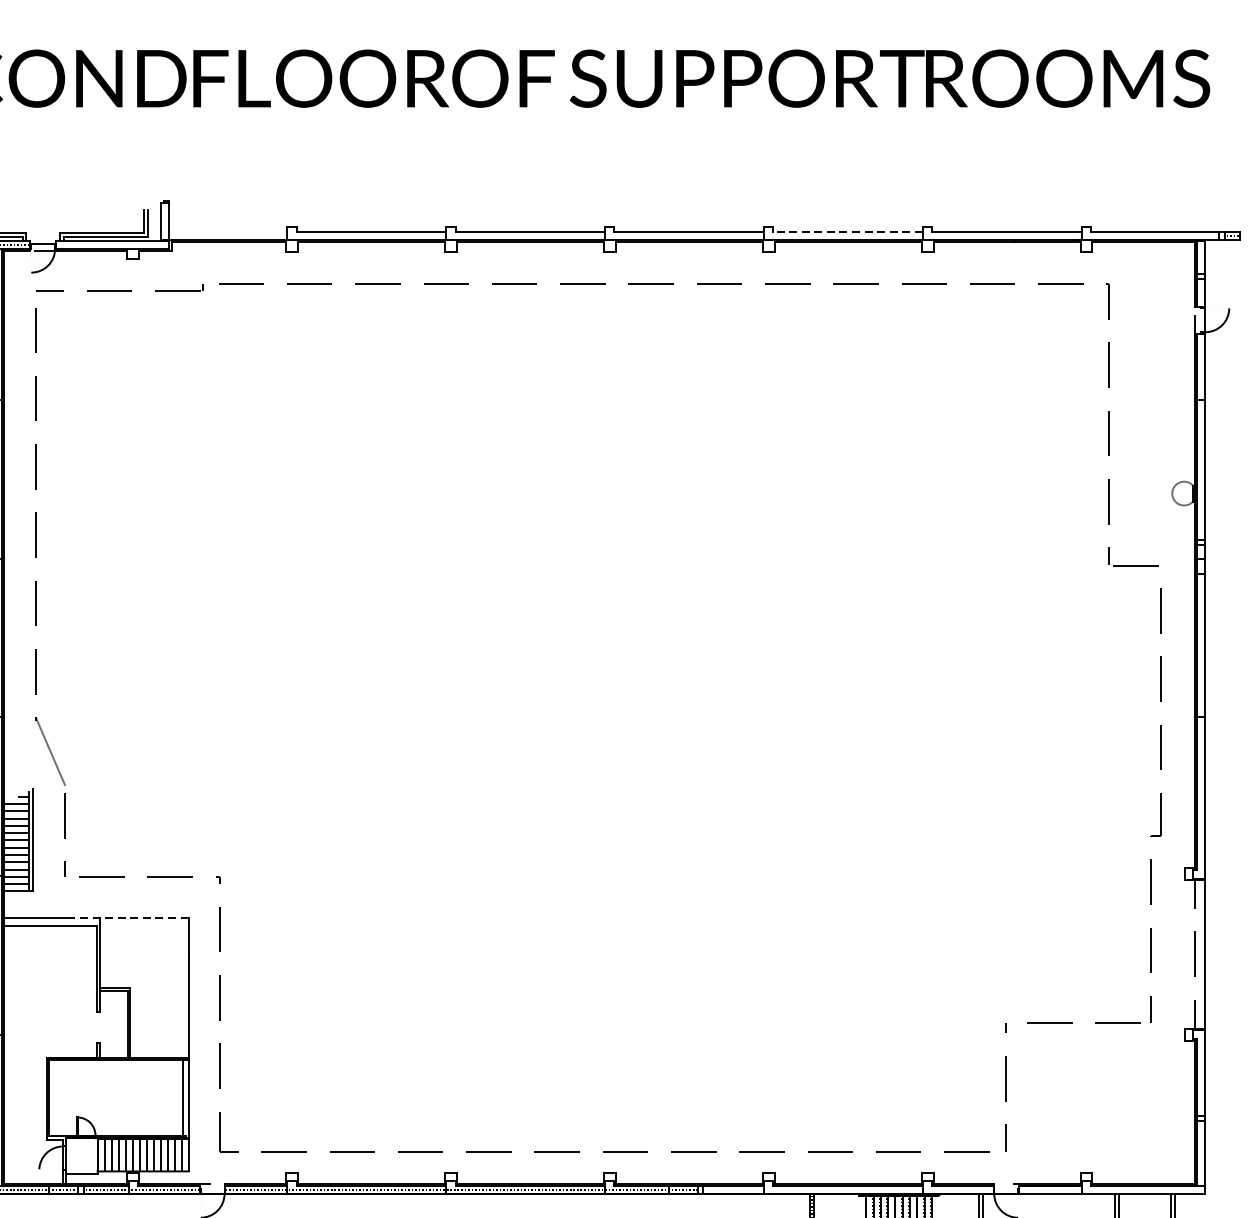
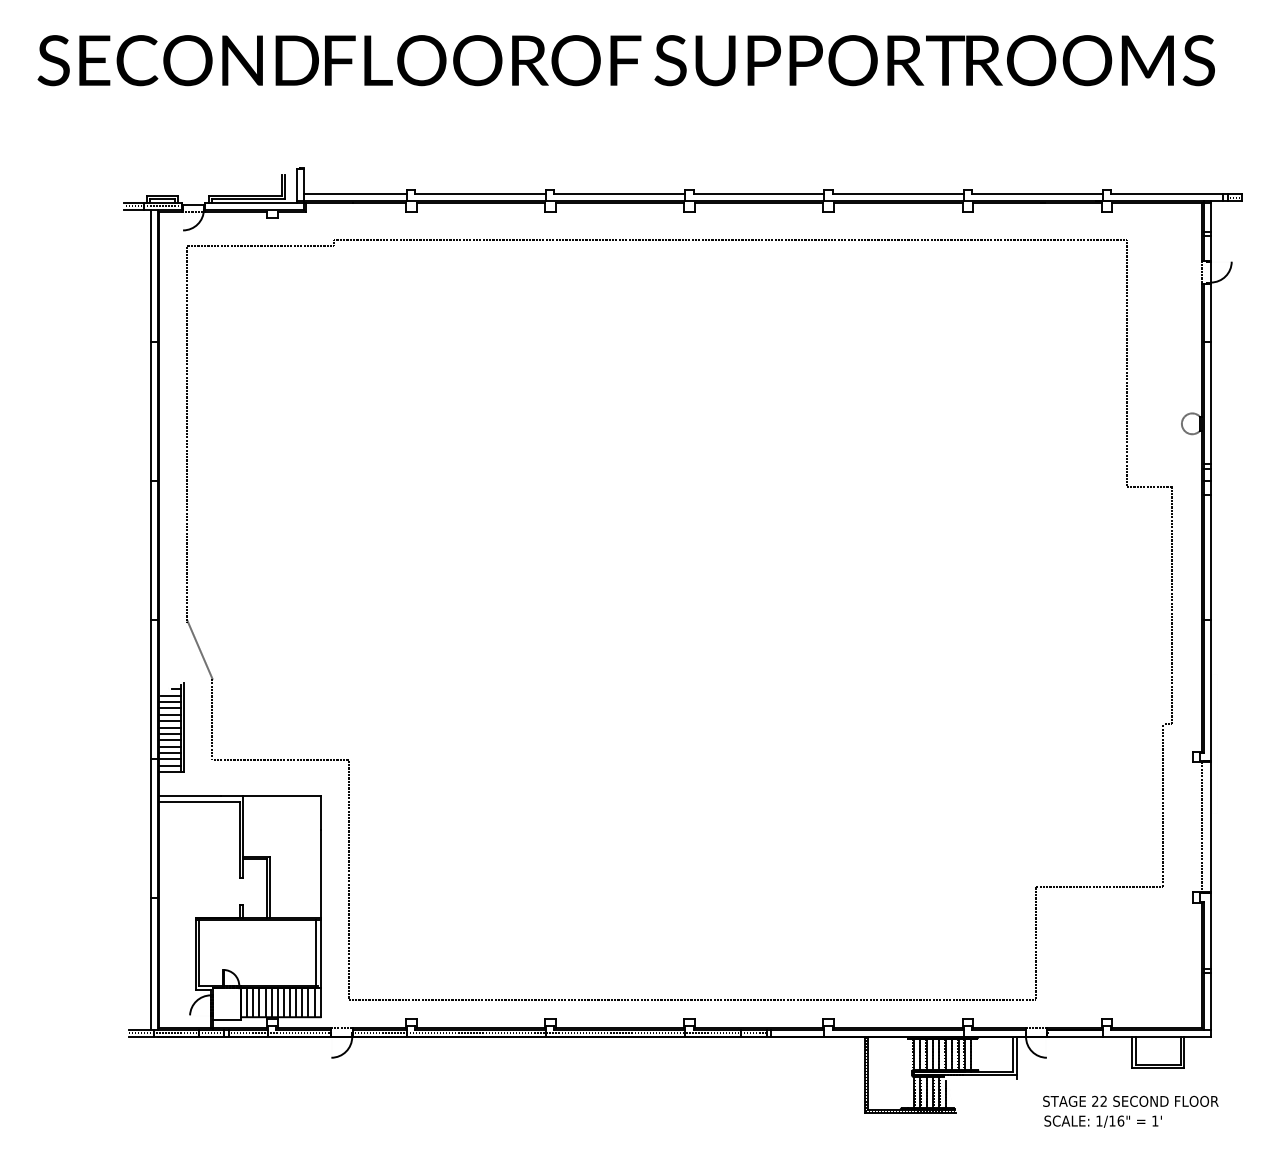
line: (228, 231) -> (355, 194), added
line: (847, 231) -> (897, 194), dashed -> solid
line: (131, 918) -> (270, 795), dashed -> solid

